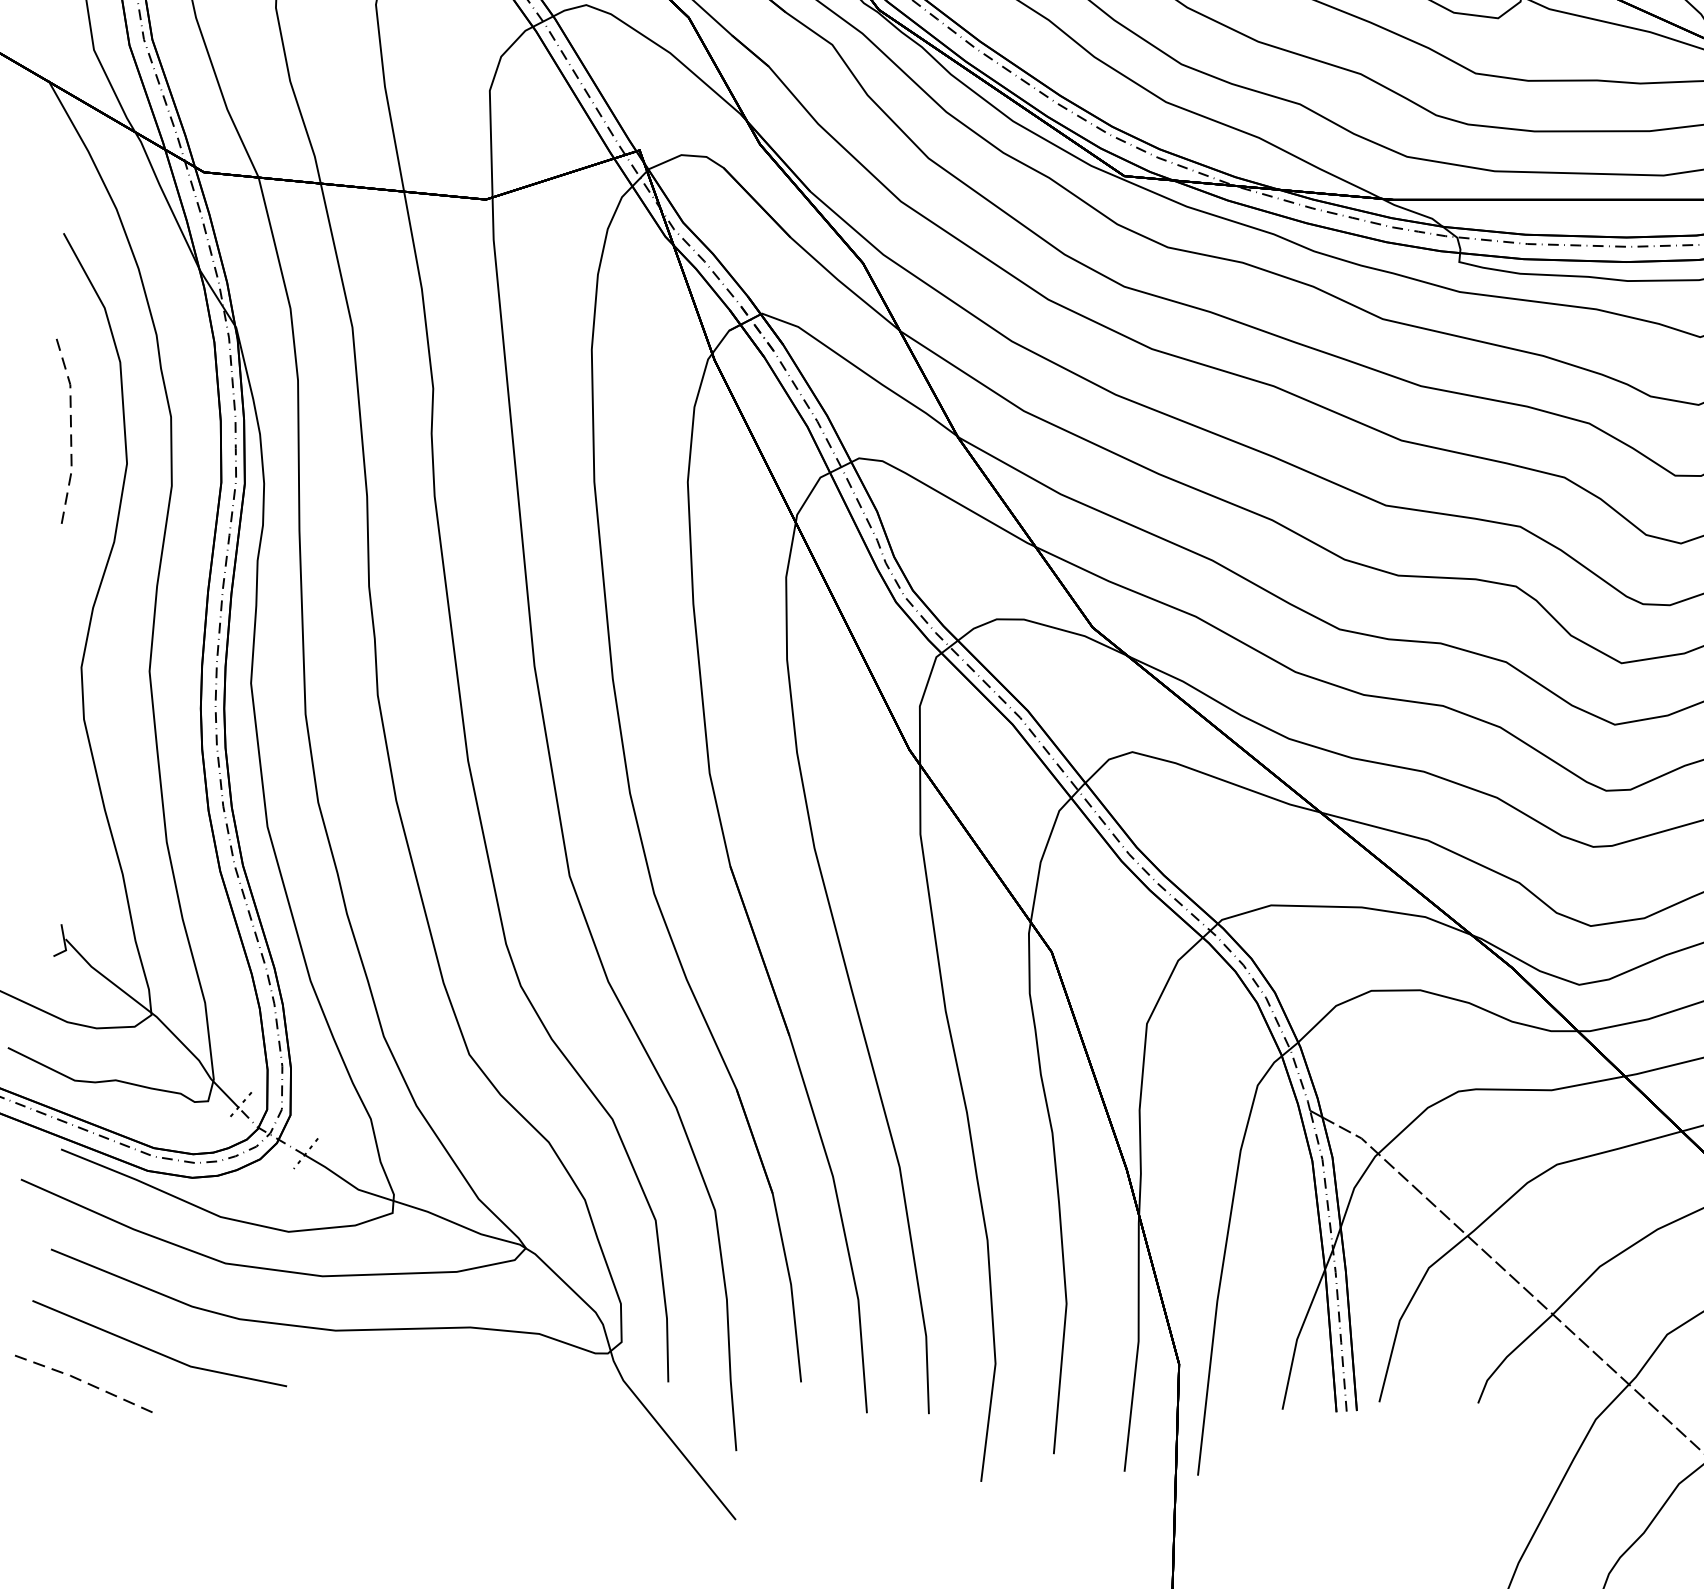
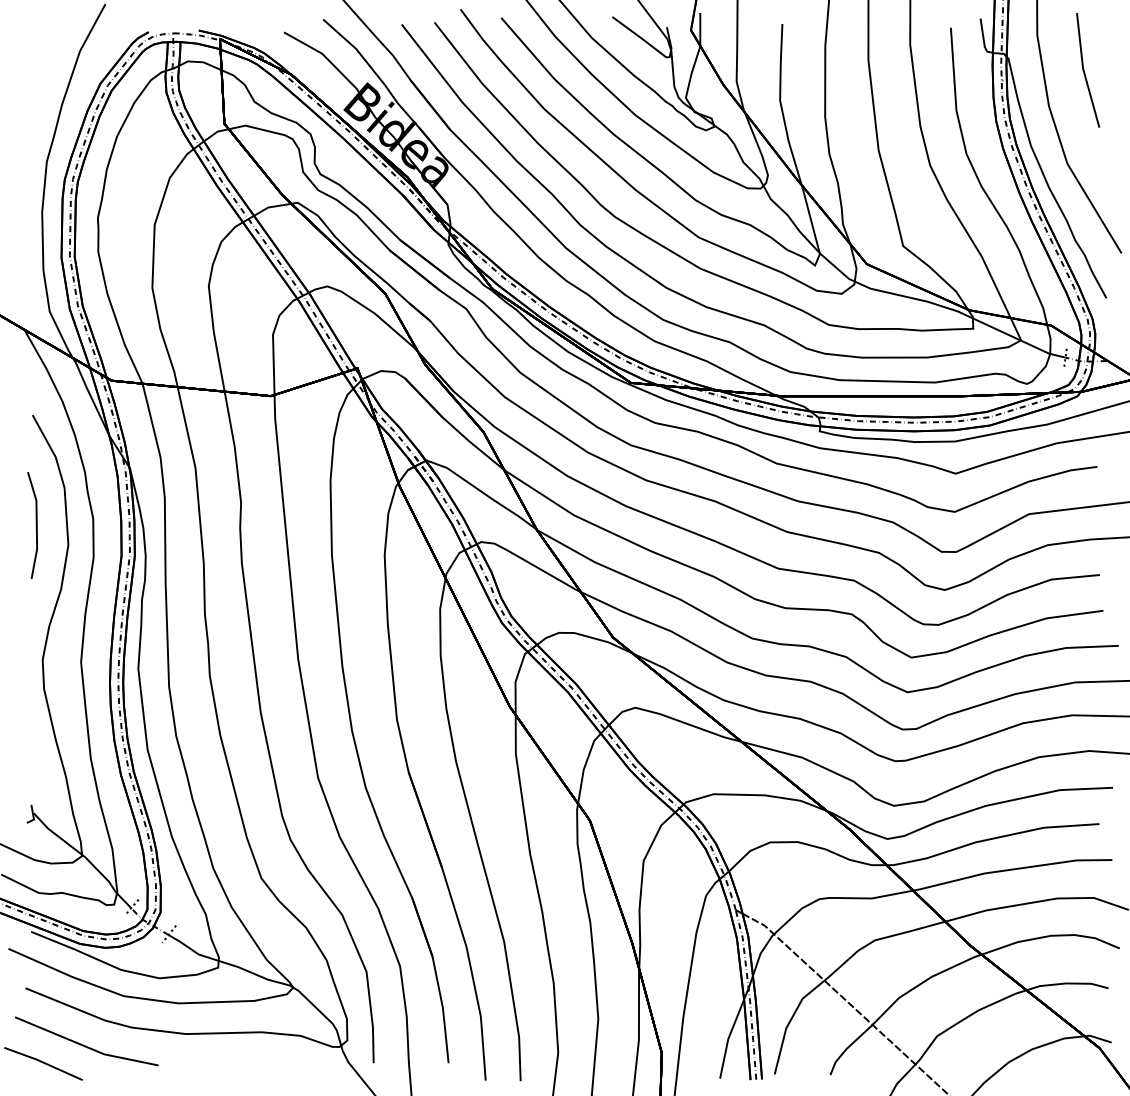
line: (70, 428) -> (36, 525), dashed -> solid
line: (81, 1381) -> (42, 1062), dashed -> solid

